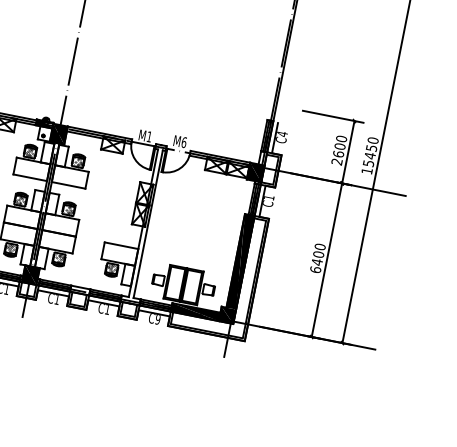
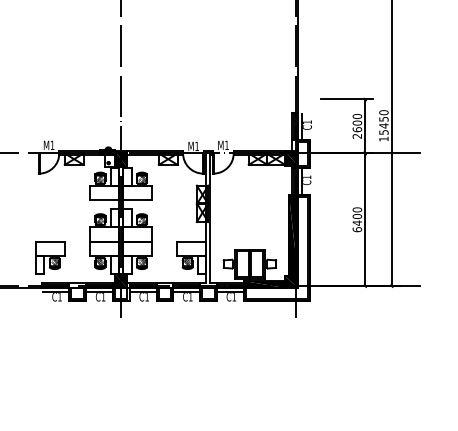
text: (282, 134) -> (307, 122), C4 -> C1
text: (183, 141) -> (226, 144), M6 -> M1
text: (158, 320) -> (234, 297), C9 -> C1

